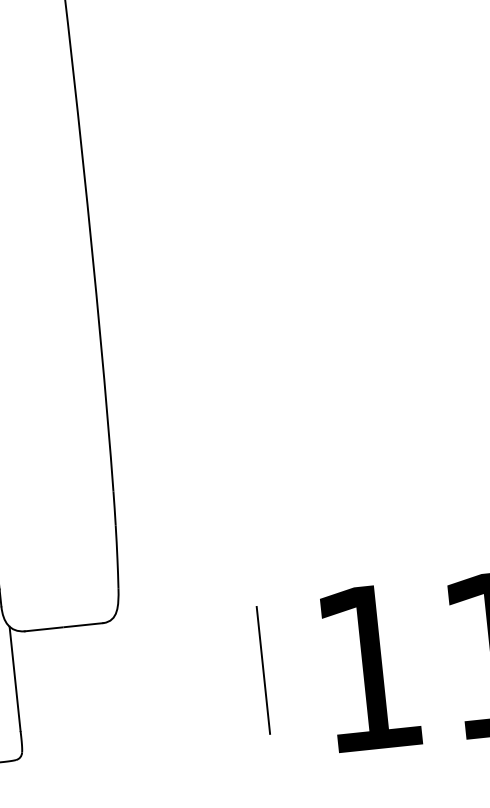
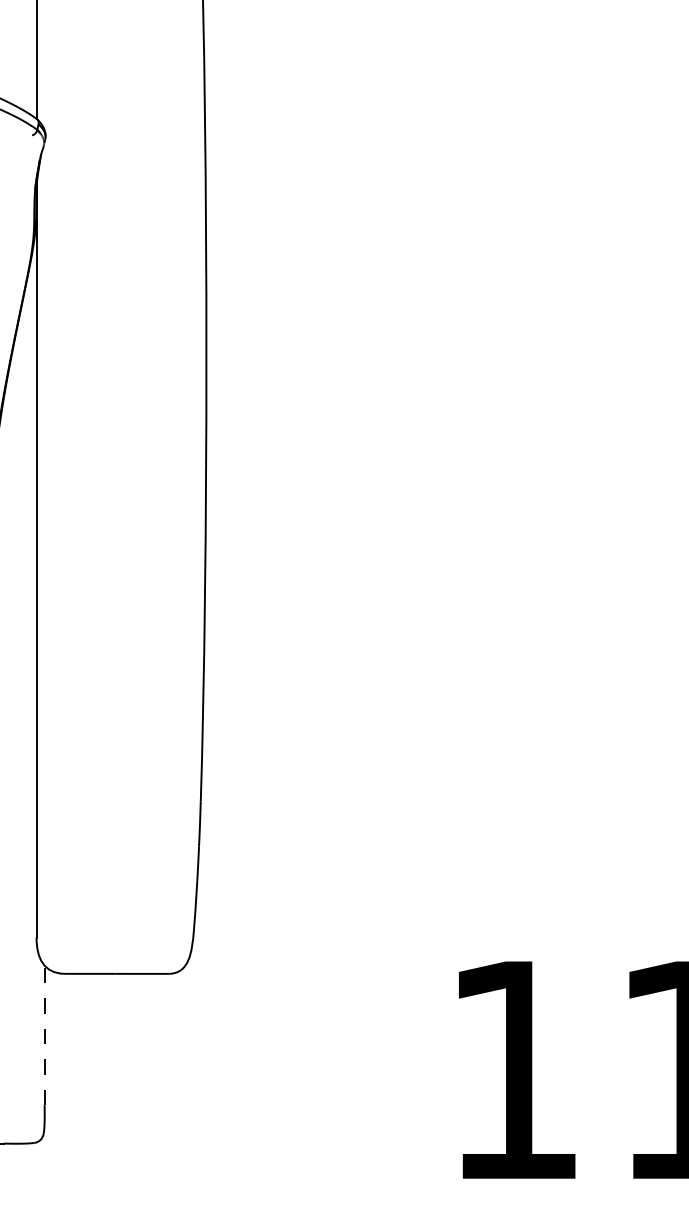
line: (262, 670) -> (373, 1058), removed
line: (15, 678) -> (44, 1035), solid -> dashed

